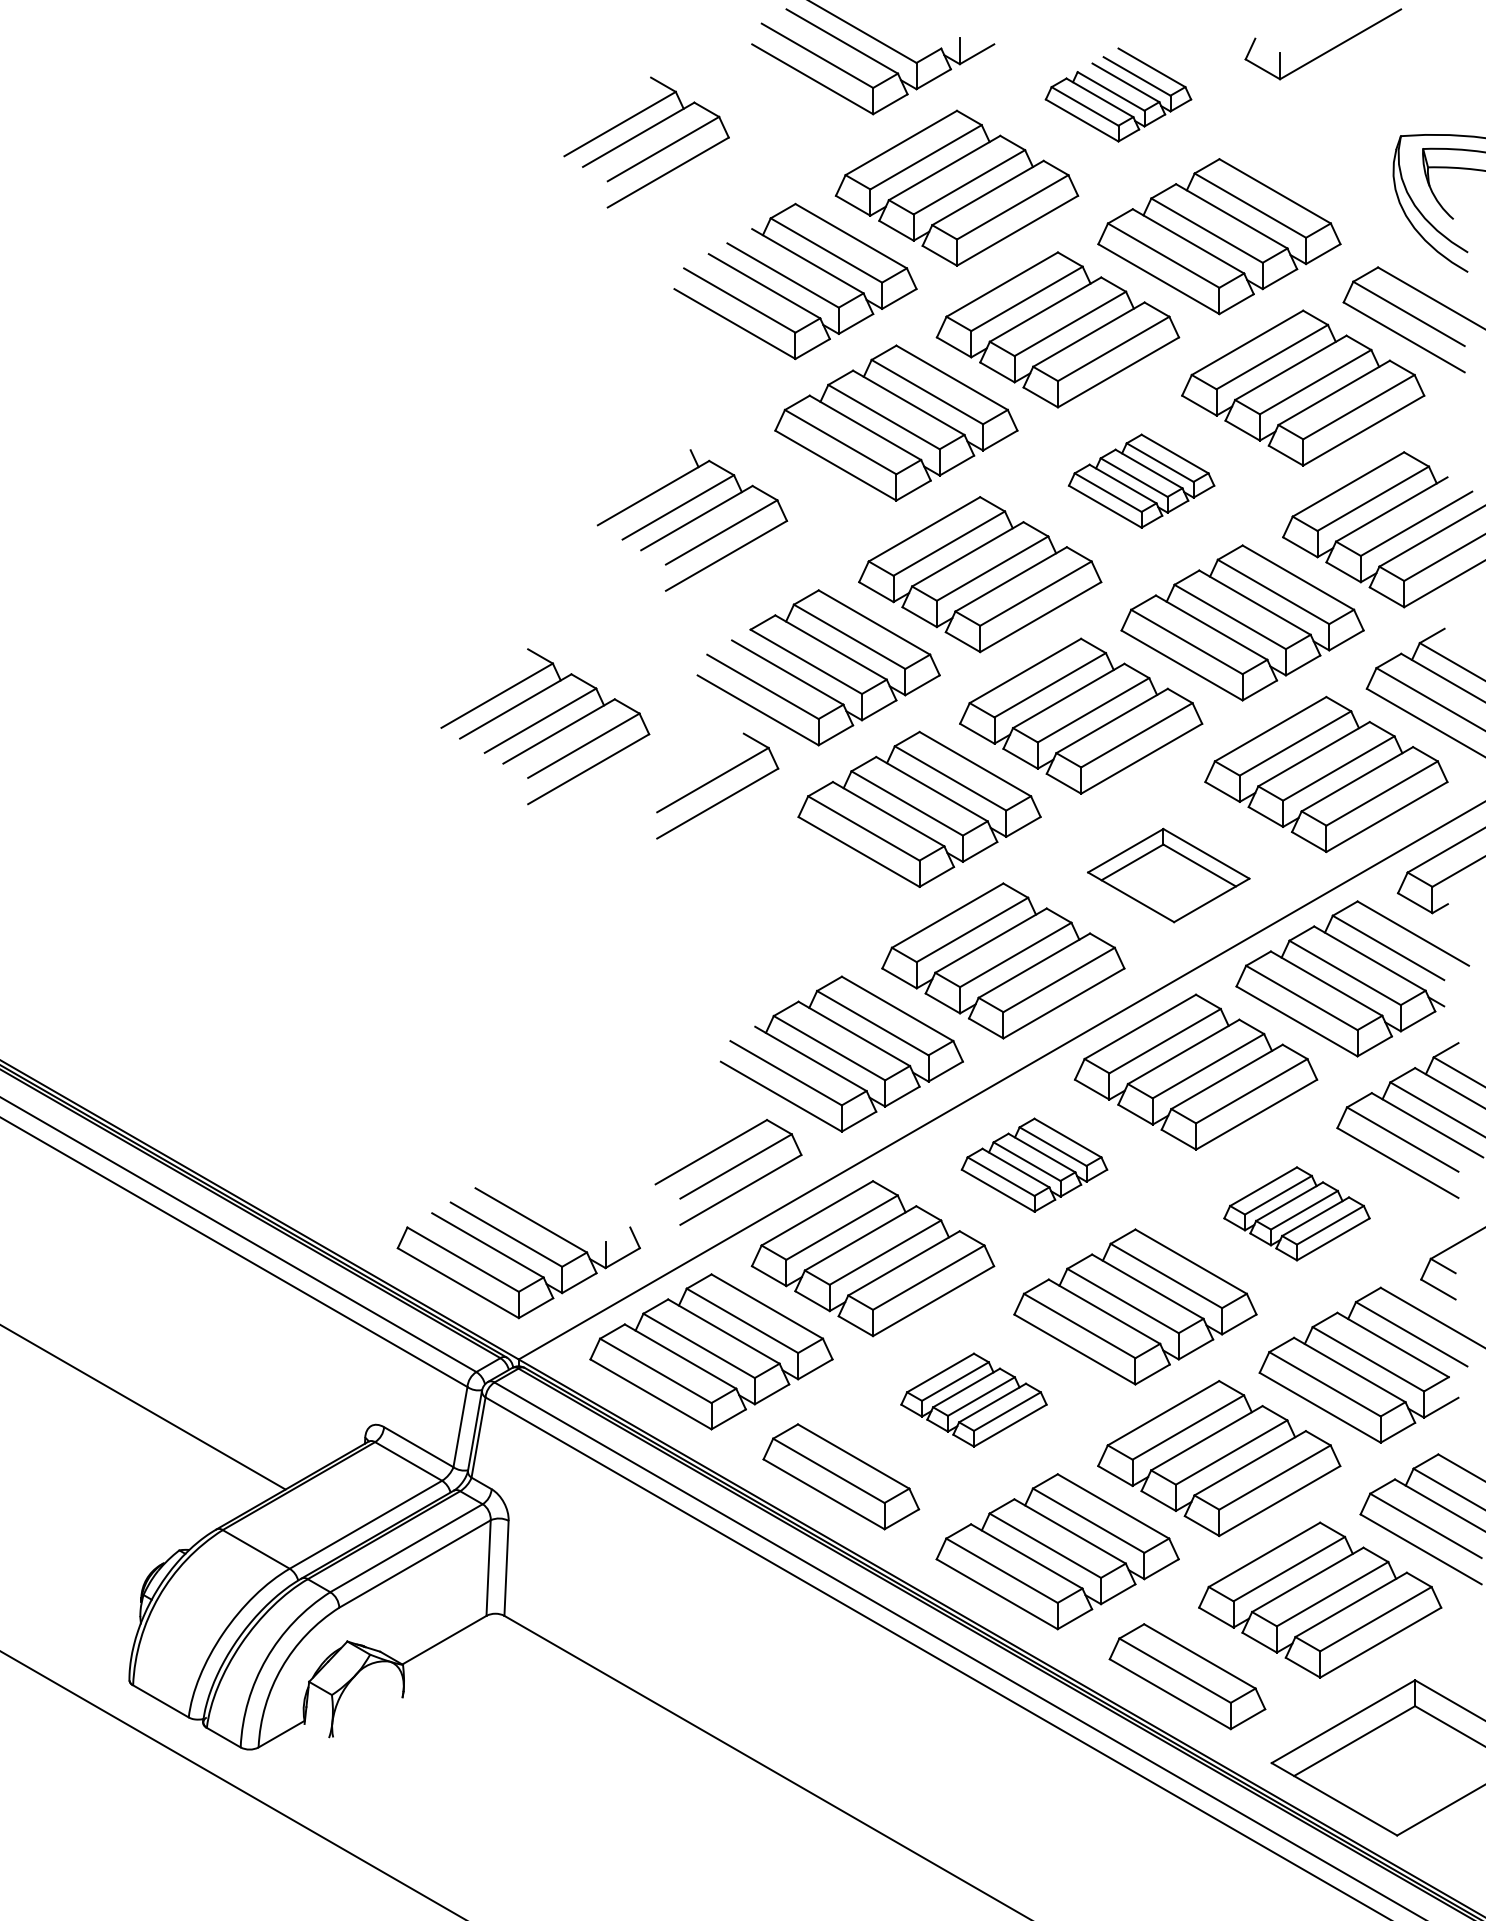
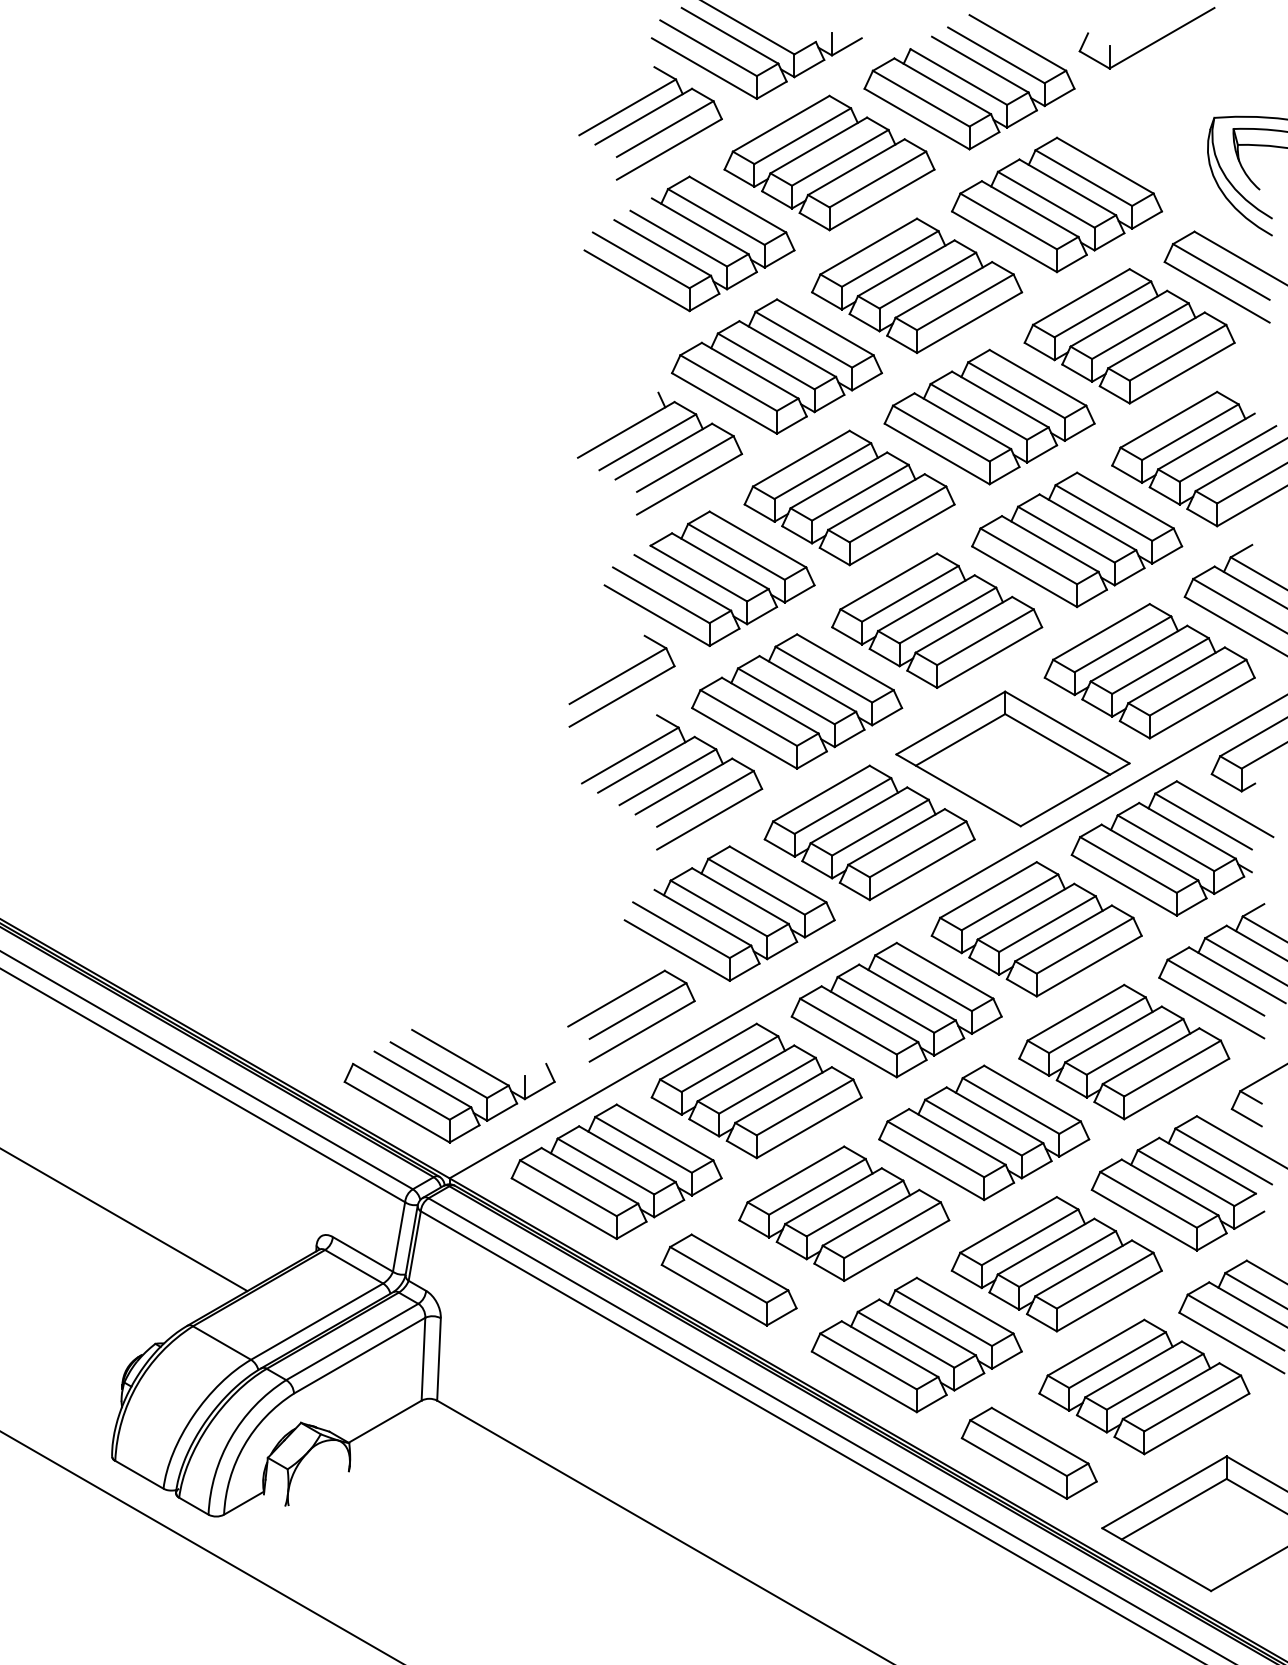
part: (1118, 94) -> (969, 81), size x1.67
part: (641, 134) -> (646, 116), moved
part: (1141, 480) -> (989, 416), size x1.67
part: (692, 520) -> (660, 453), moved
part: (543, 720) -> (670, 777), moved
part: (1168, 875) -> (1012, 758), size x1.67
part: (1034, 1164) -> (896, 1009), size x1.67
part: (1296, 1213) -> (1123, 1051), size x1.67
part: (973, 1399) -> (843, 1213), size x1.67

